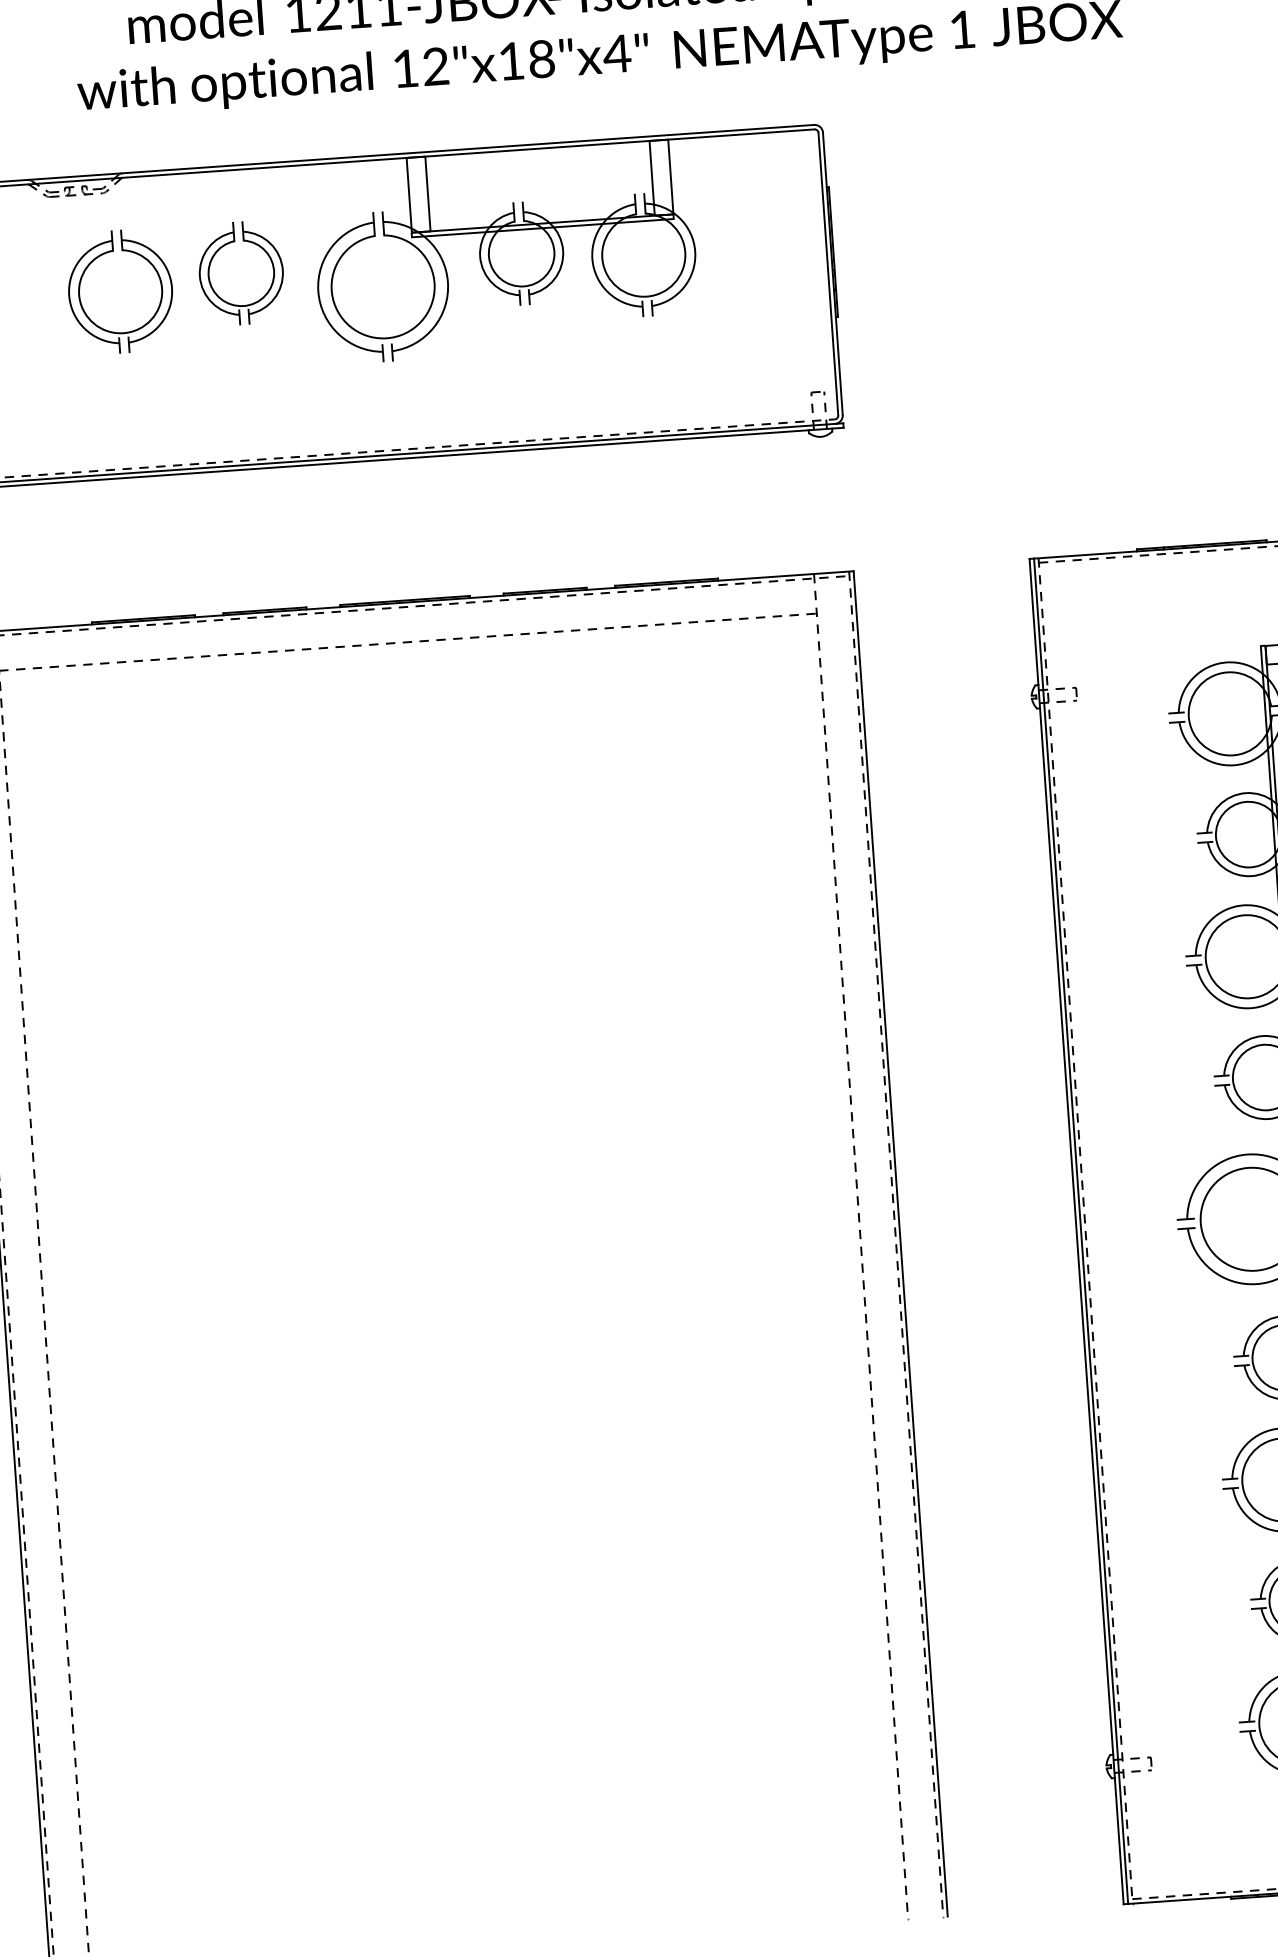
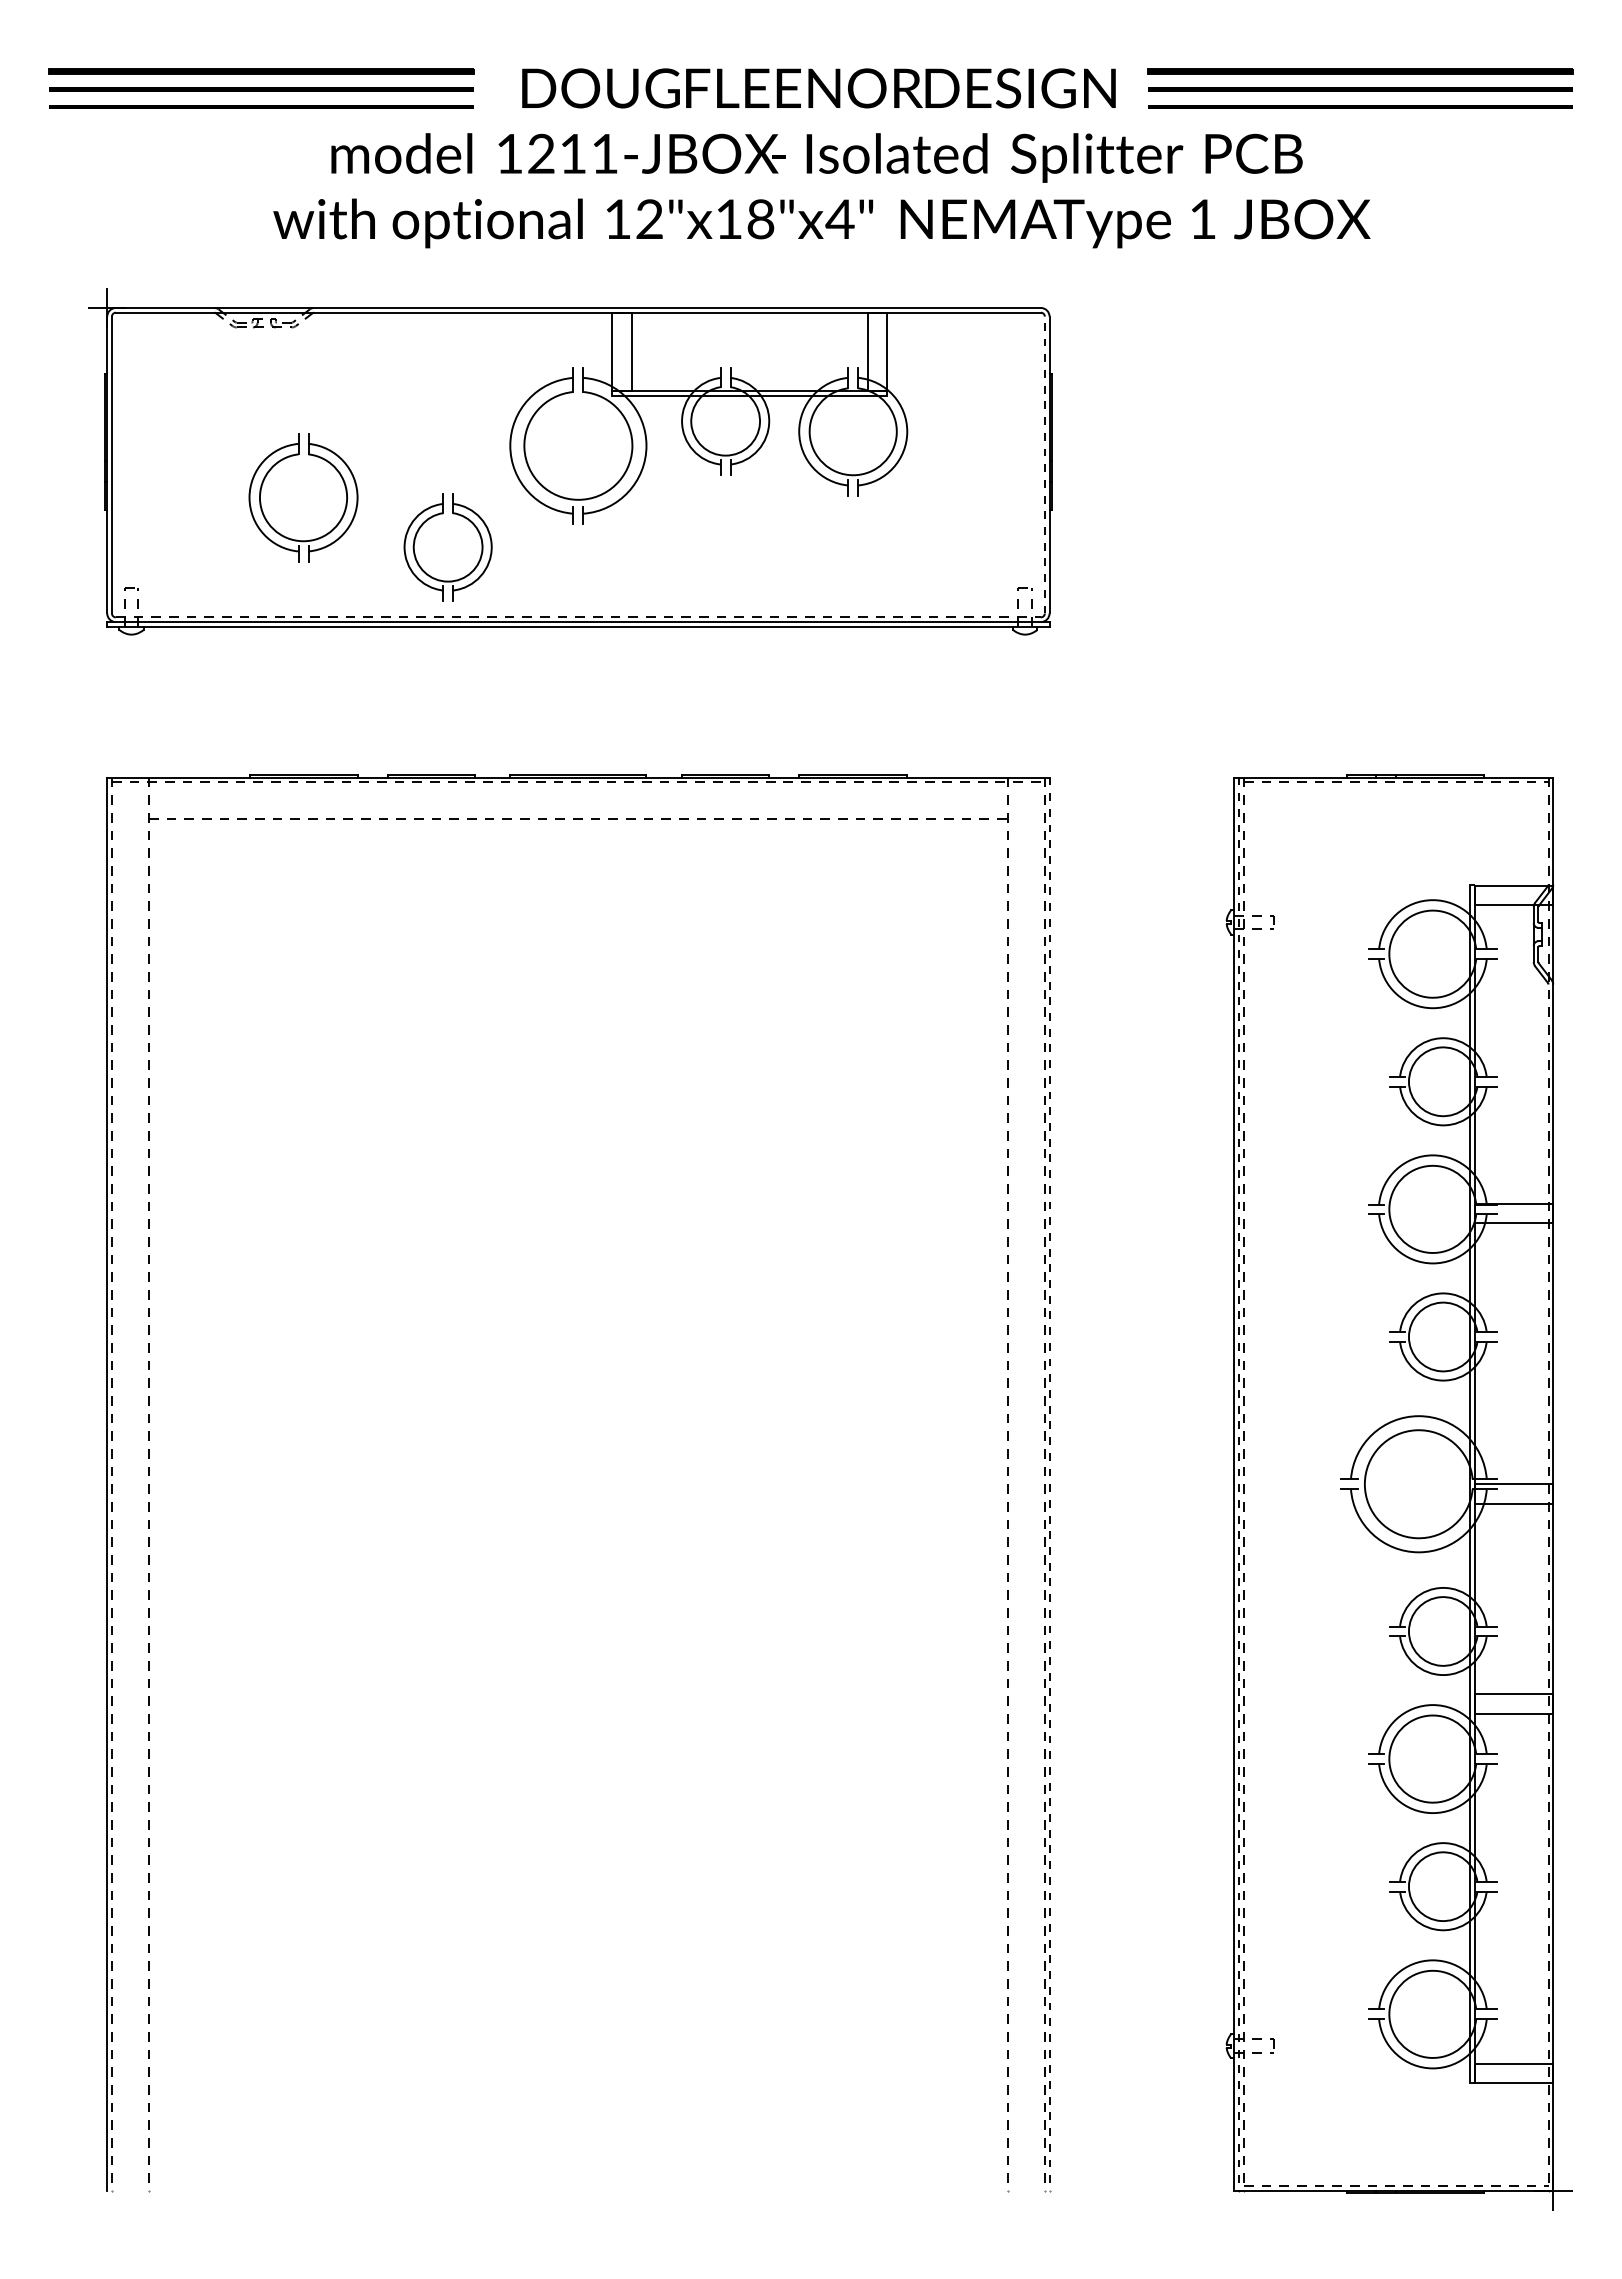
part: (87, 269) -> (270, 471), moved
line: (828, 273) -> (1044, 464), solid -> dashed
part: (211, 284) -> (416, 556), moved
line: (1081, 1231) -> (1239, 1484), solid -> dashed
line: (900, 1244) -> (1049, 1484), solid -> dashed

